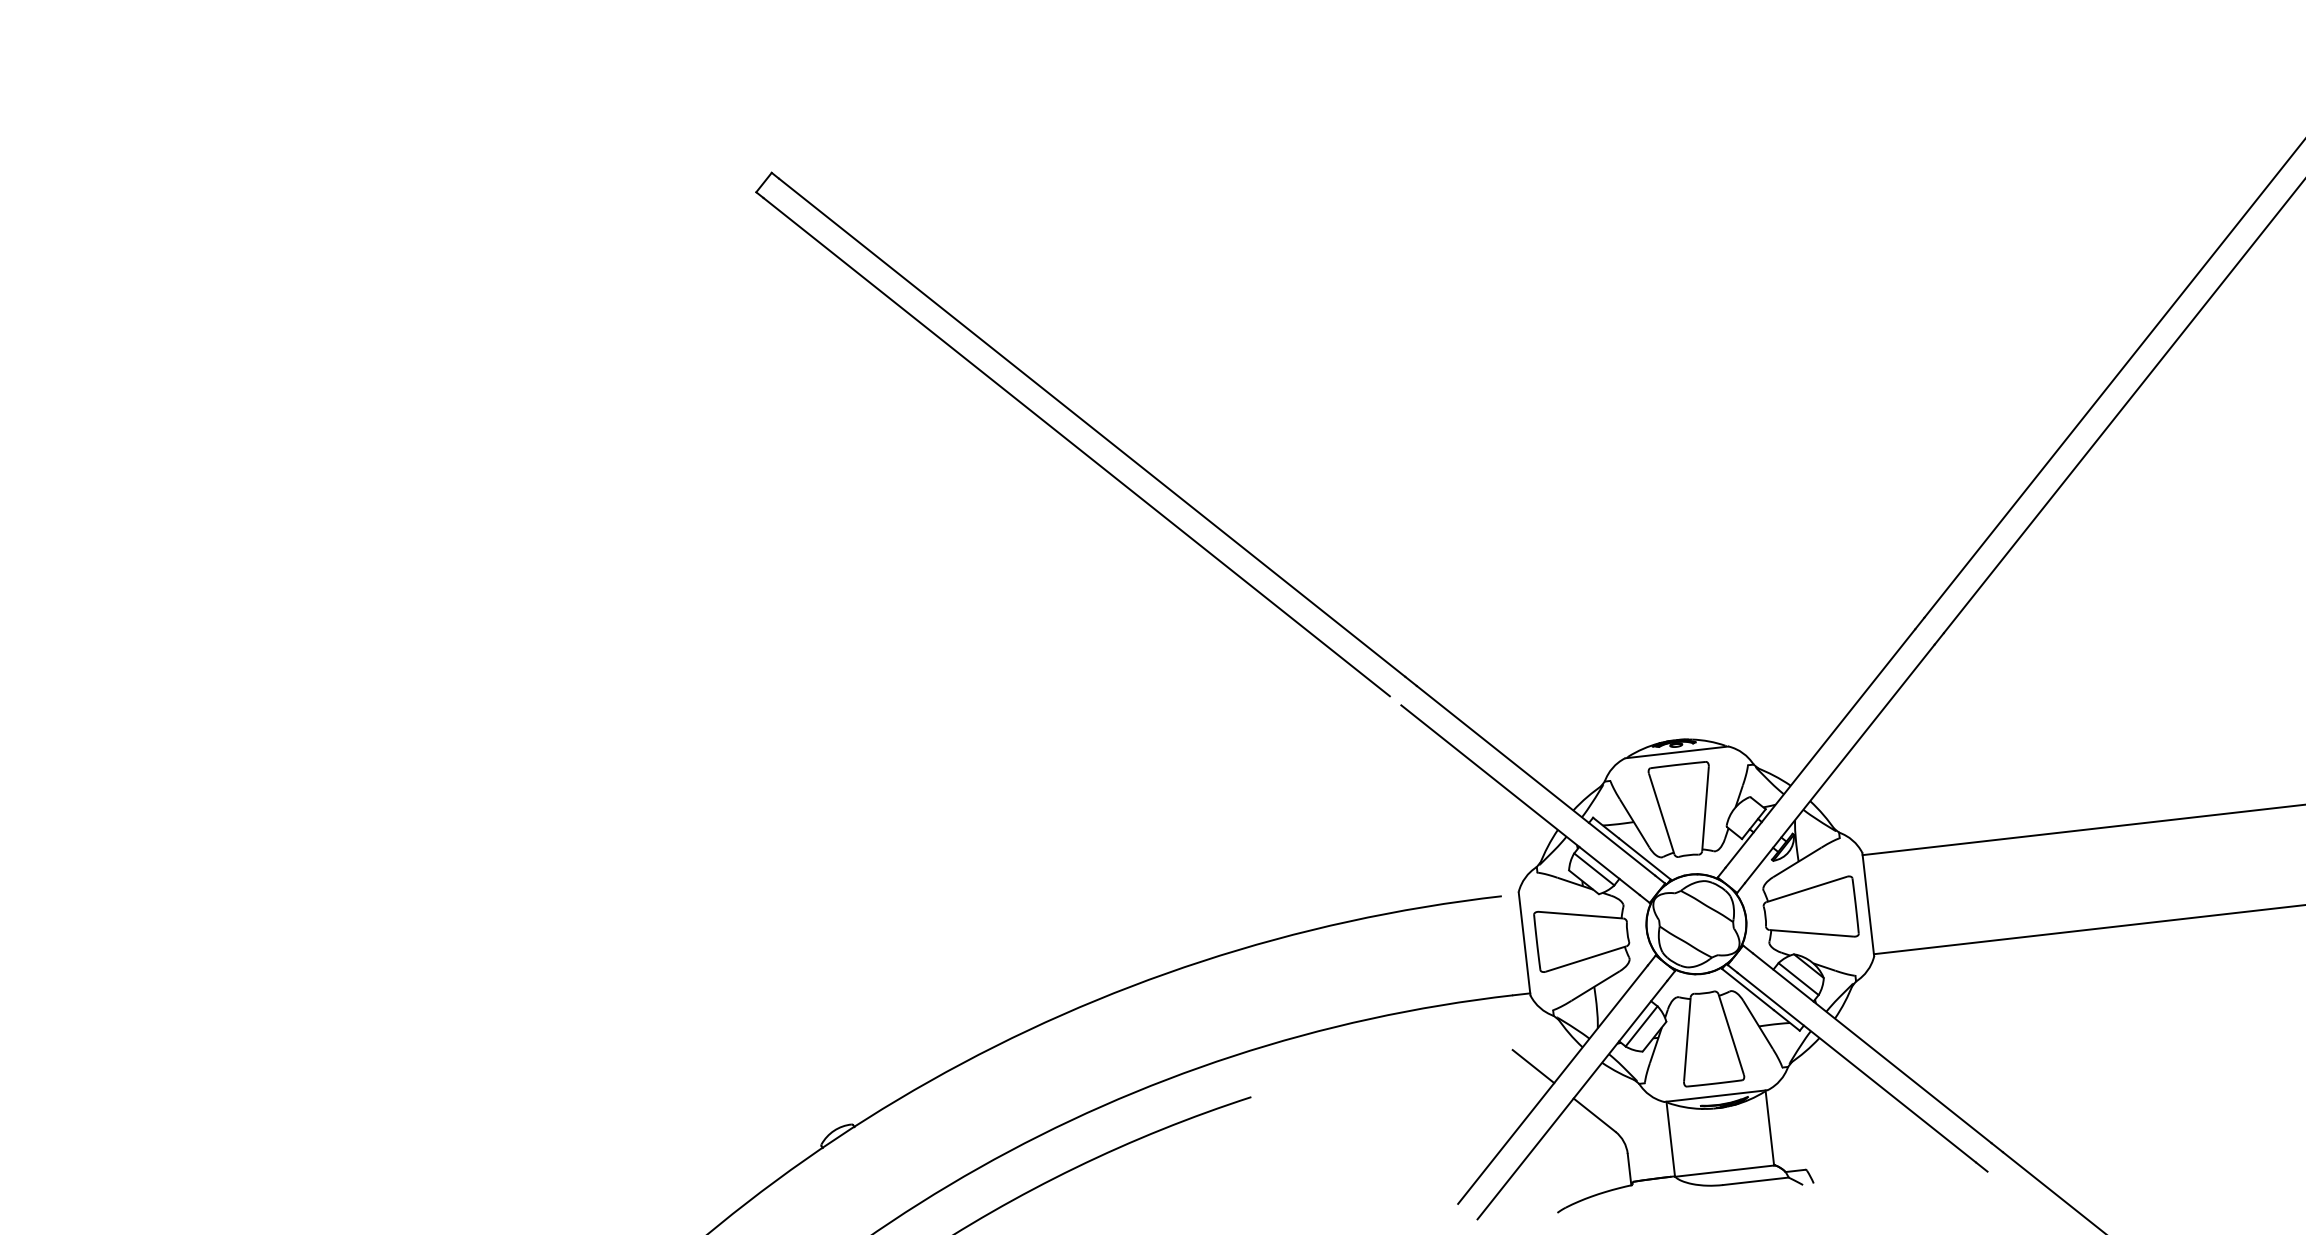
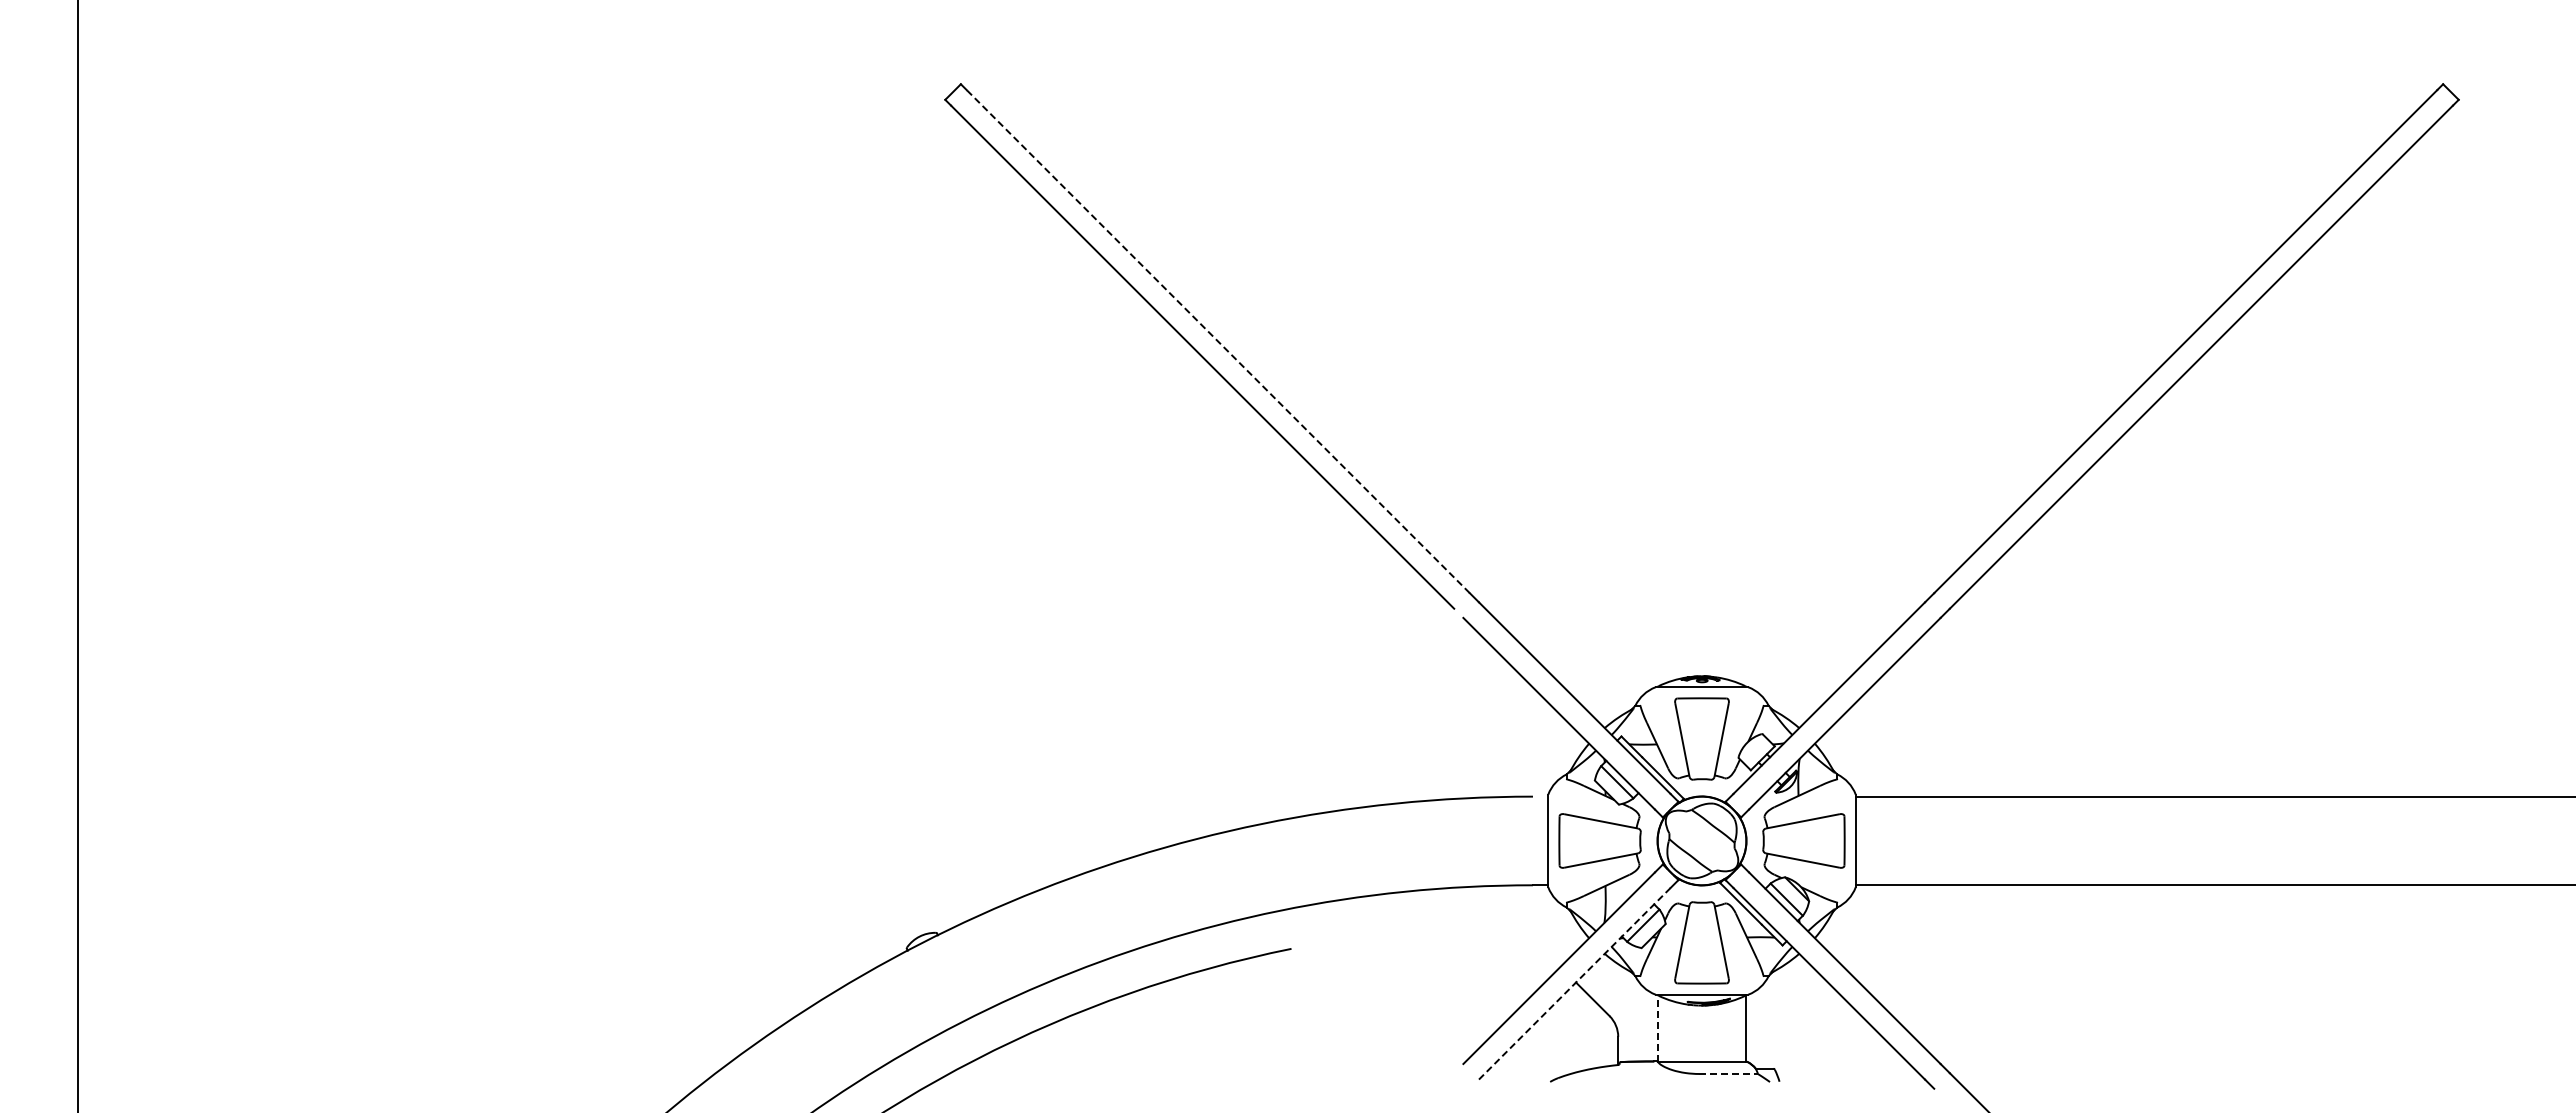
line: (1092, 427) -> (1218, 341), solid -> dashed
line: (1533, 1065) -> (1543, 949), removed
line: (1573, 1099) -> (1575, 983), solid -> dashed
line: (1670, 1138) -> (1657, 1027), solid -> dashed
line: (1756, 1180) -> (1729, 1073), solid -> dashed

